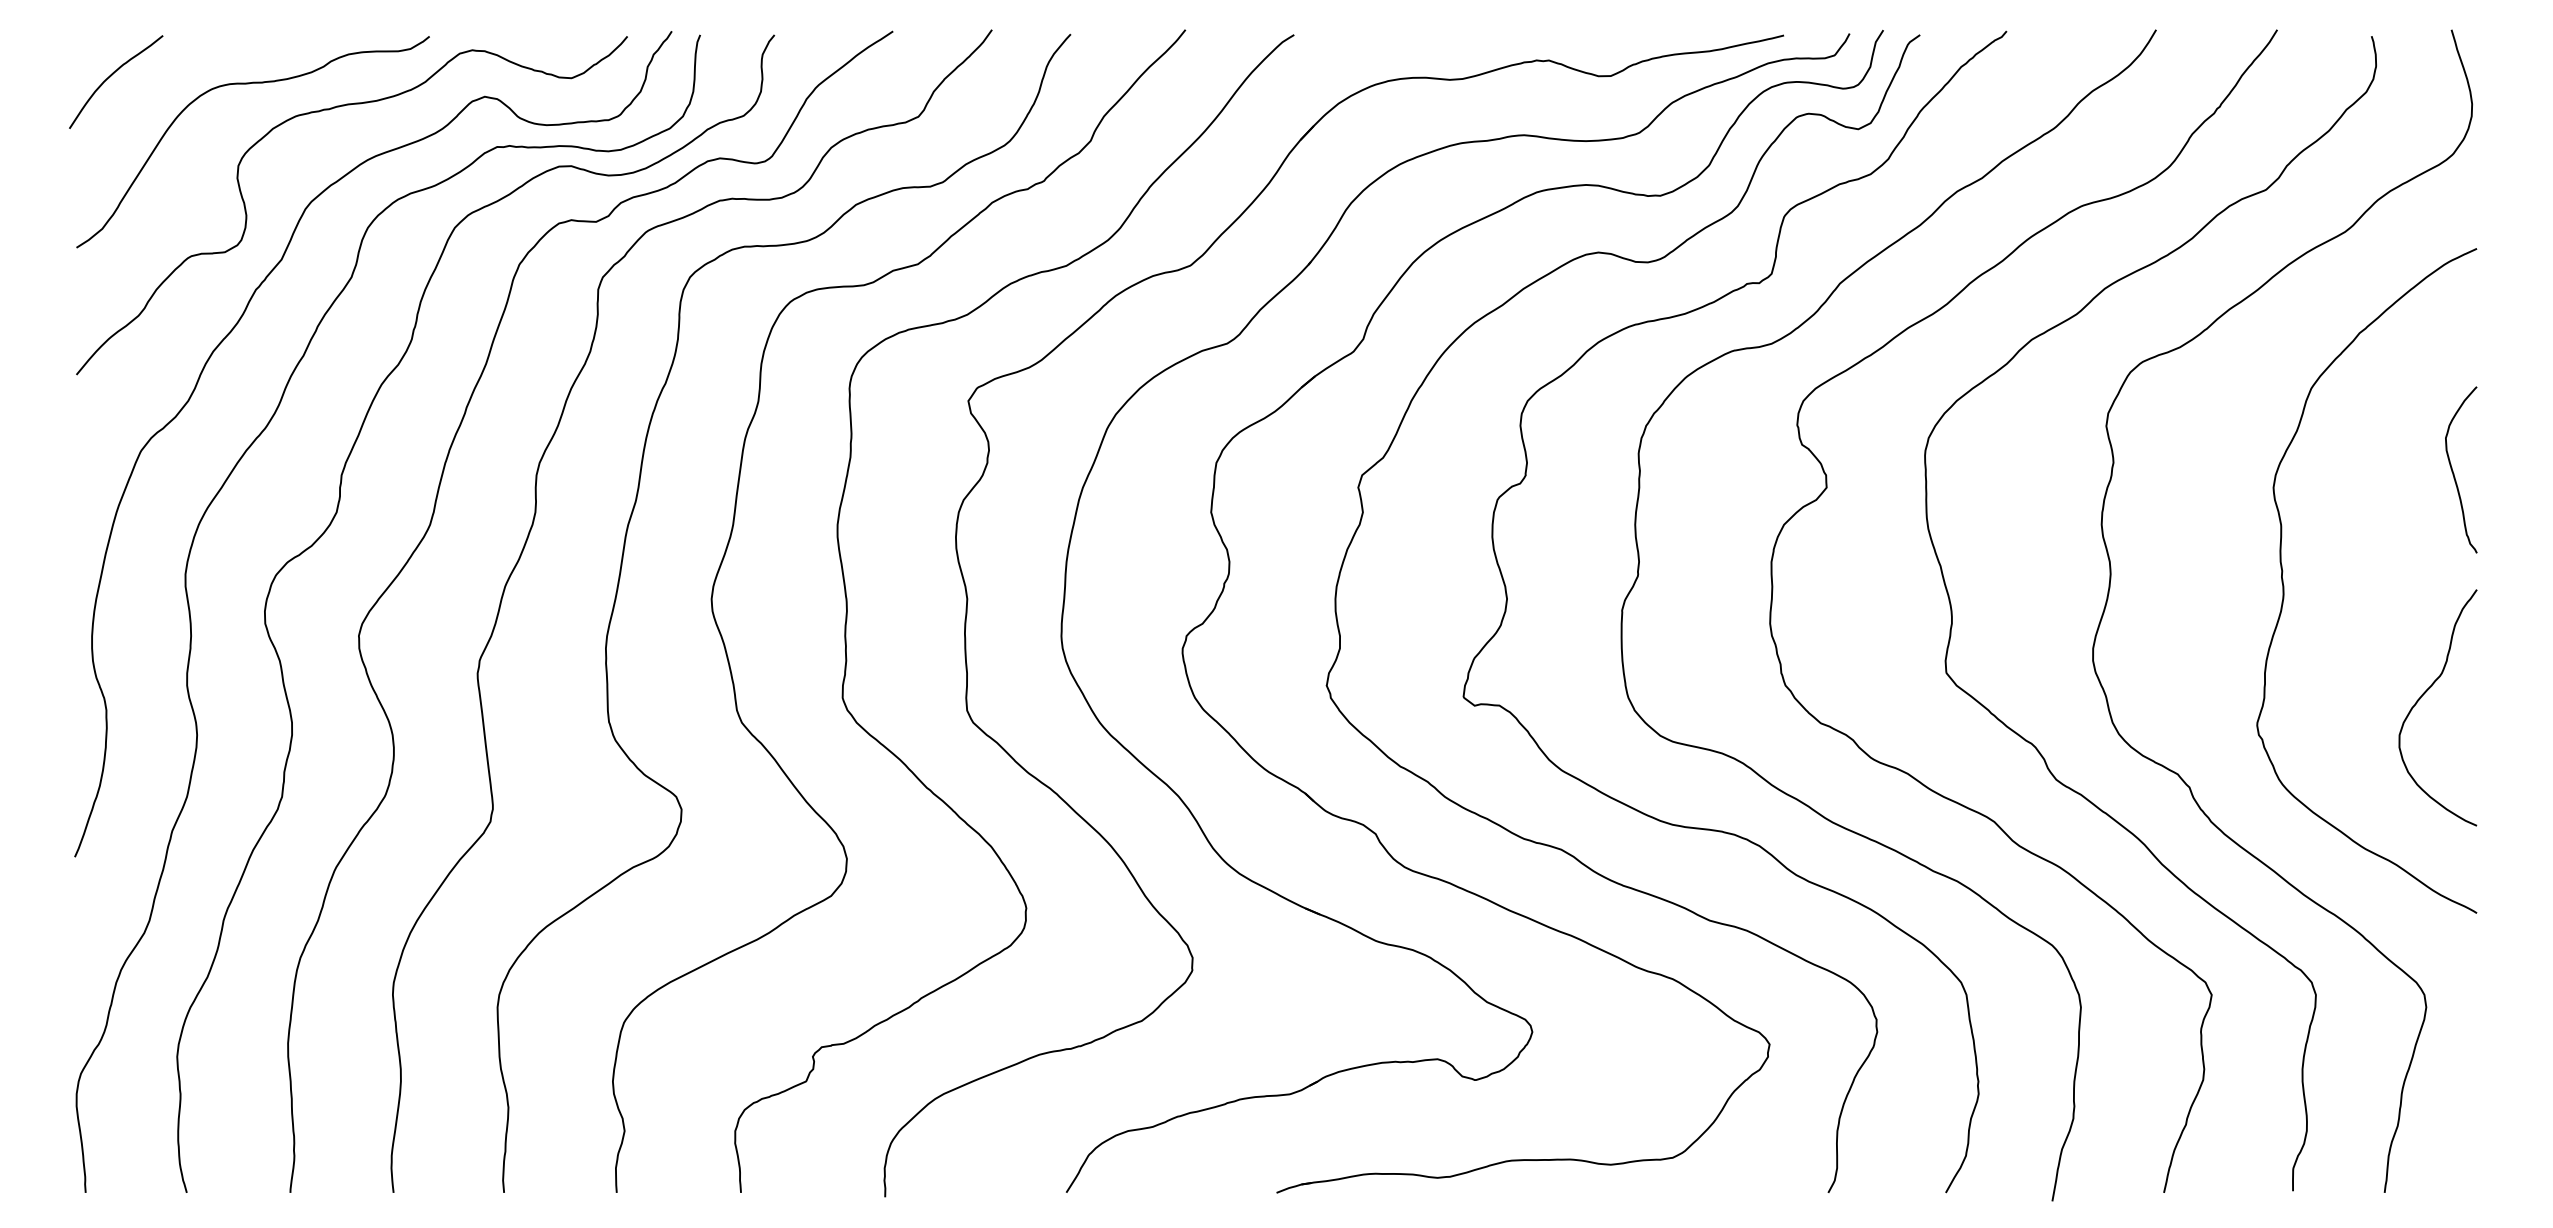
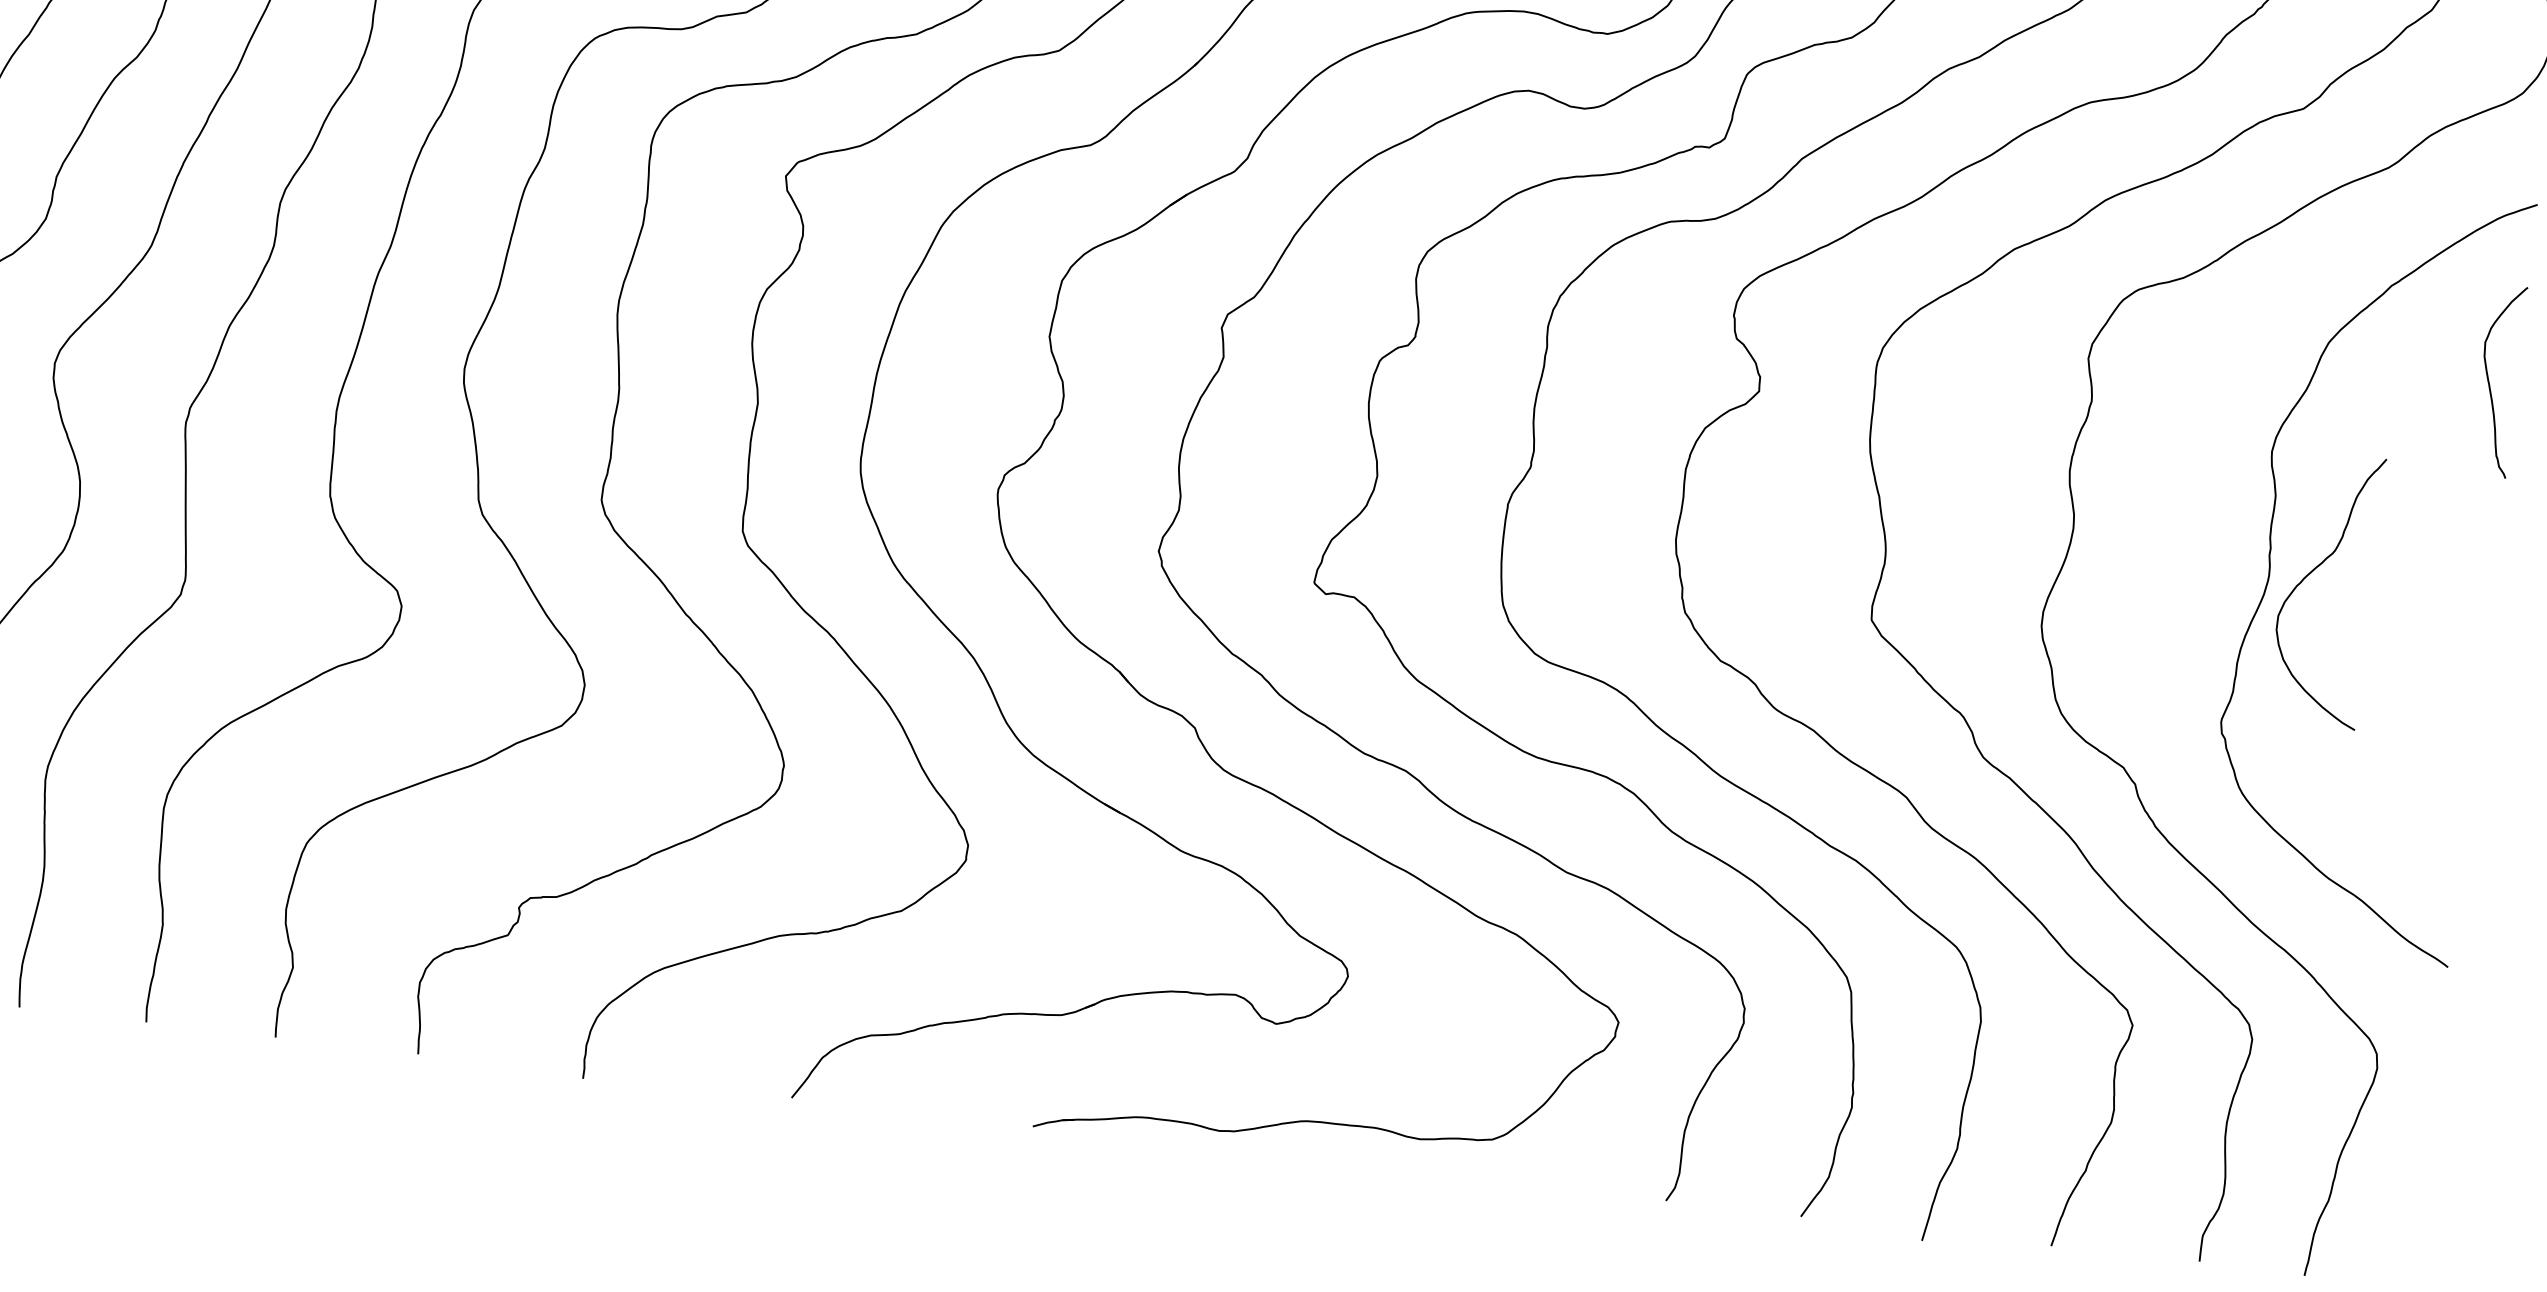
curve: (2453, 470) -> (2489, 380), moved
curve: (2424, 694) -> (2312, 572), moved

